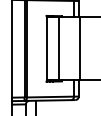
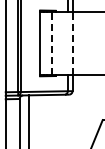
line: (58, 47) -> (52, 42), solid -> dashed
line: (79, 47) -> (73, 42), solid -> dashed

